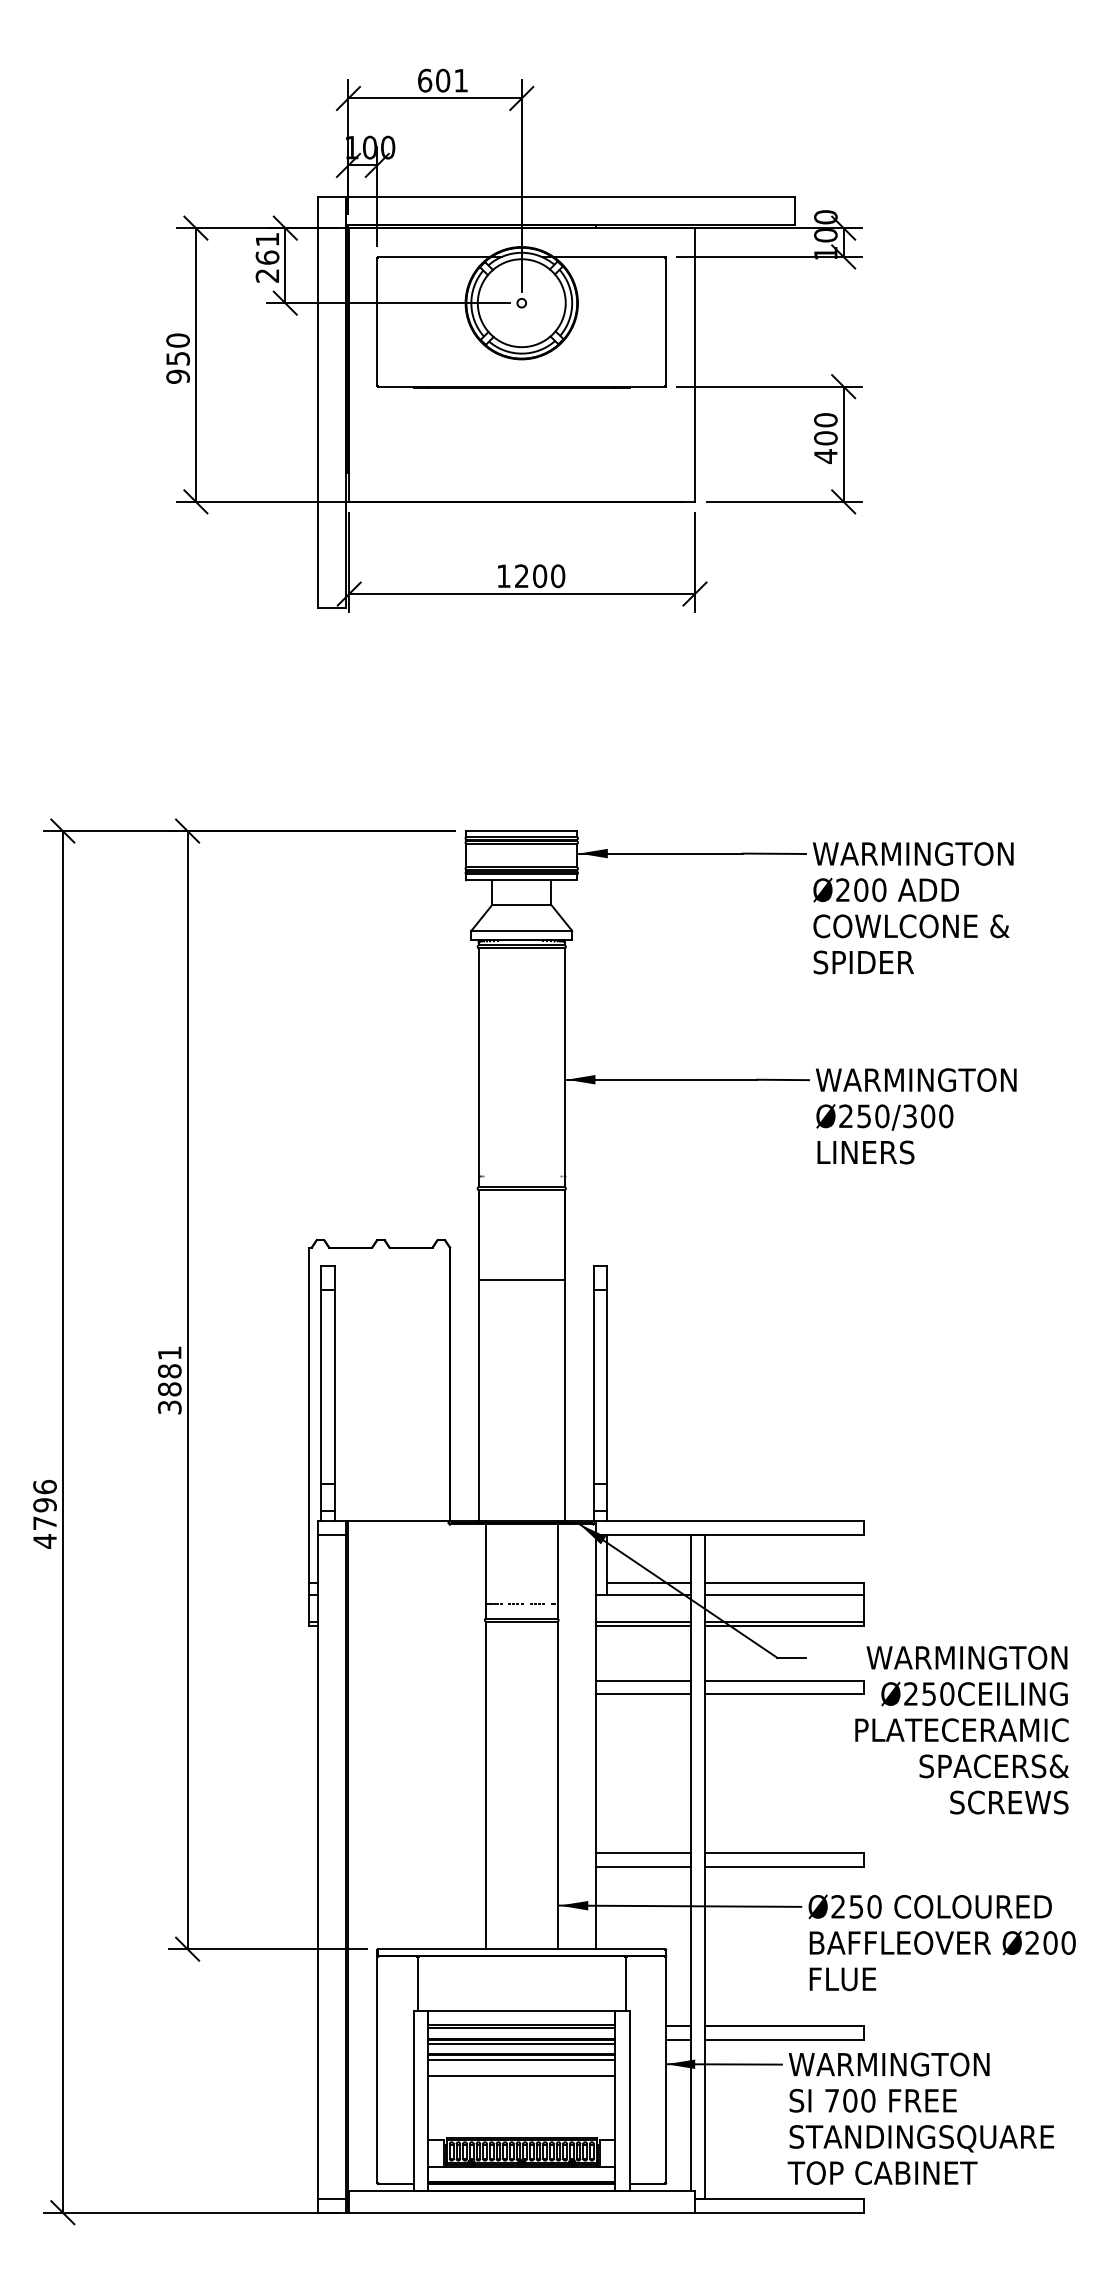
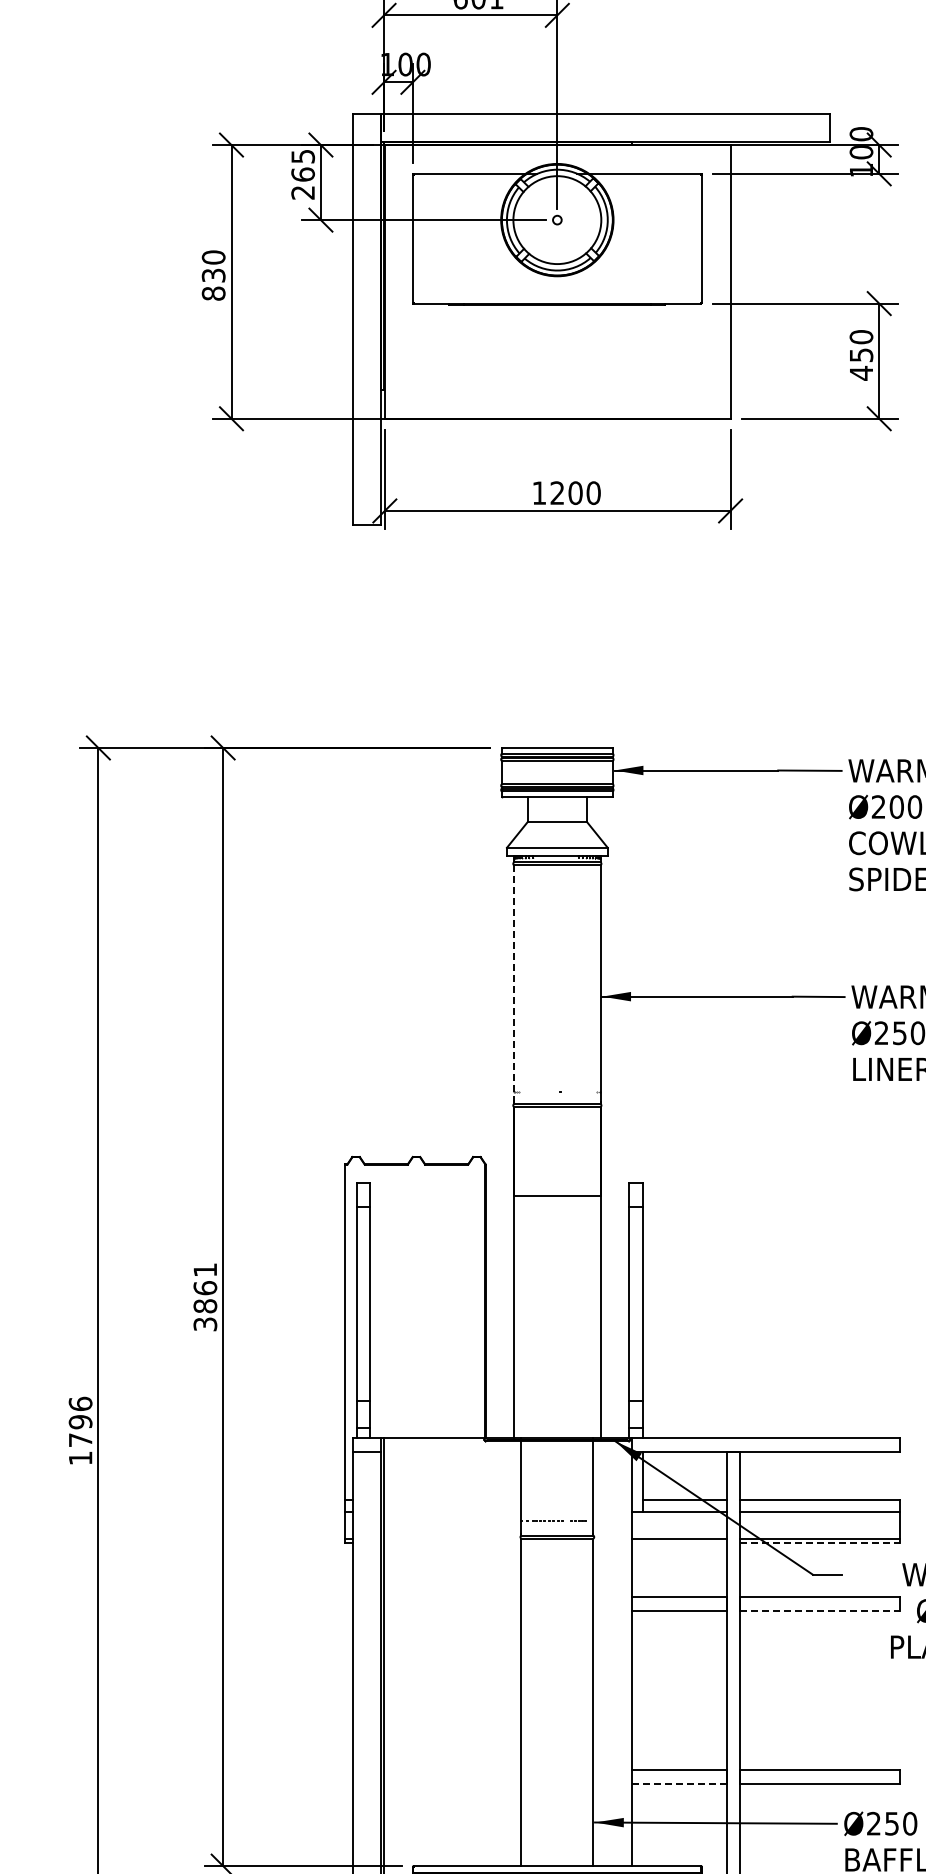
text: (267, 239) -> (303, 156), 261 -> 265
text: (177, 367) -> (213, 284), 950 -> 830
text: (825, 438) -> (861, 355), 400 -> 450
line: (478, 1068) -> (514, 985), solid -> dashed
text: (169, 1371) -> (205, 1288), 3881 -> 3861
text: (44, 1541) -> (80, 1458), 4796 -> 1796
line: (643, 1626) -> (679, 1543), removed
line: (784, 1626) -> (820, 1543), solid -> dashed
line: (784, 1694) -> (820, 1611), solid -> dashed
line: (643, 1866) -> (679, 1783), solid -> dashed

